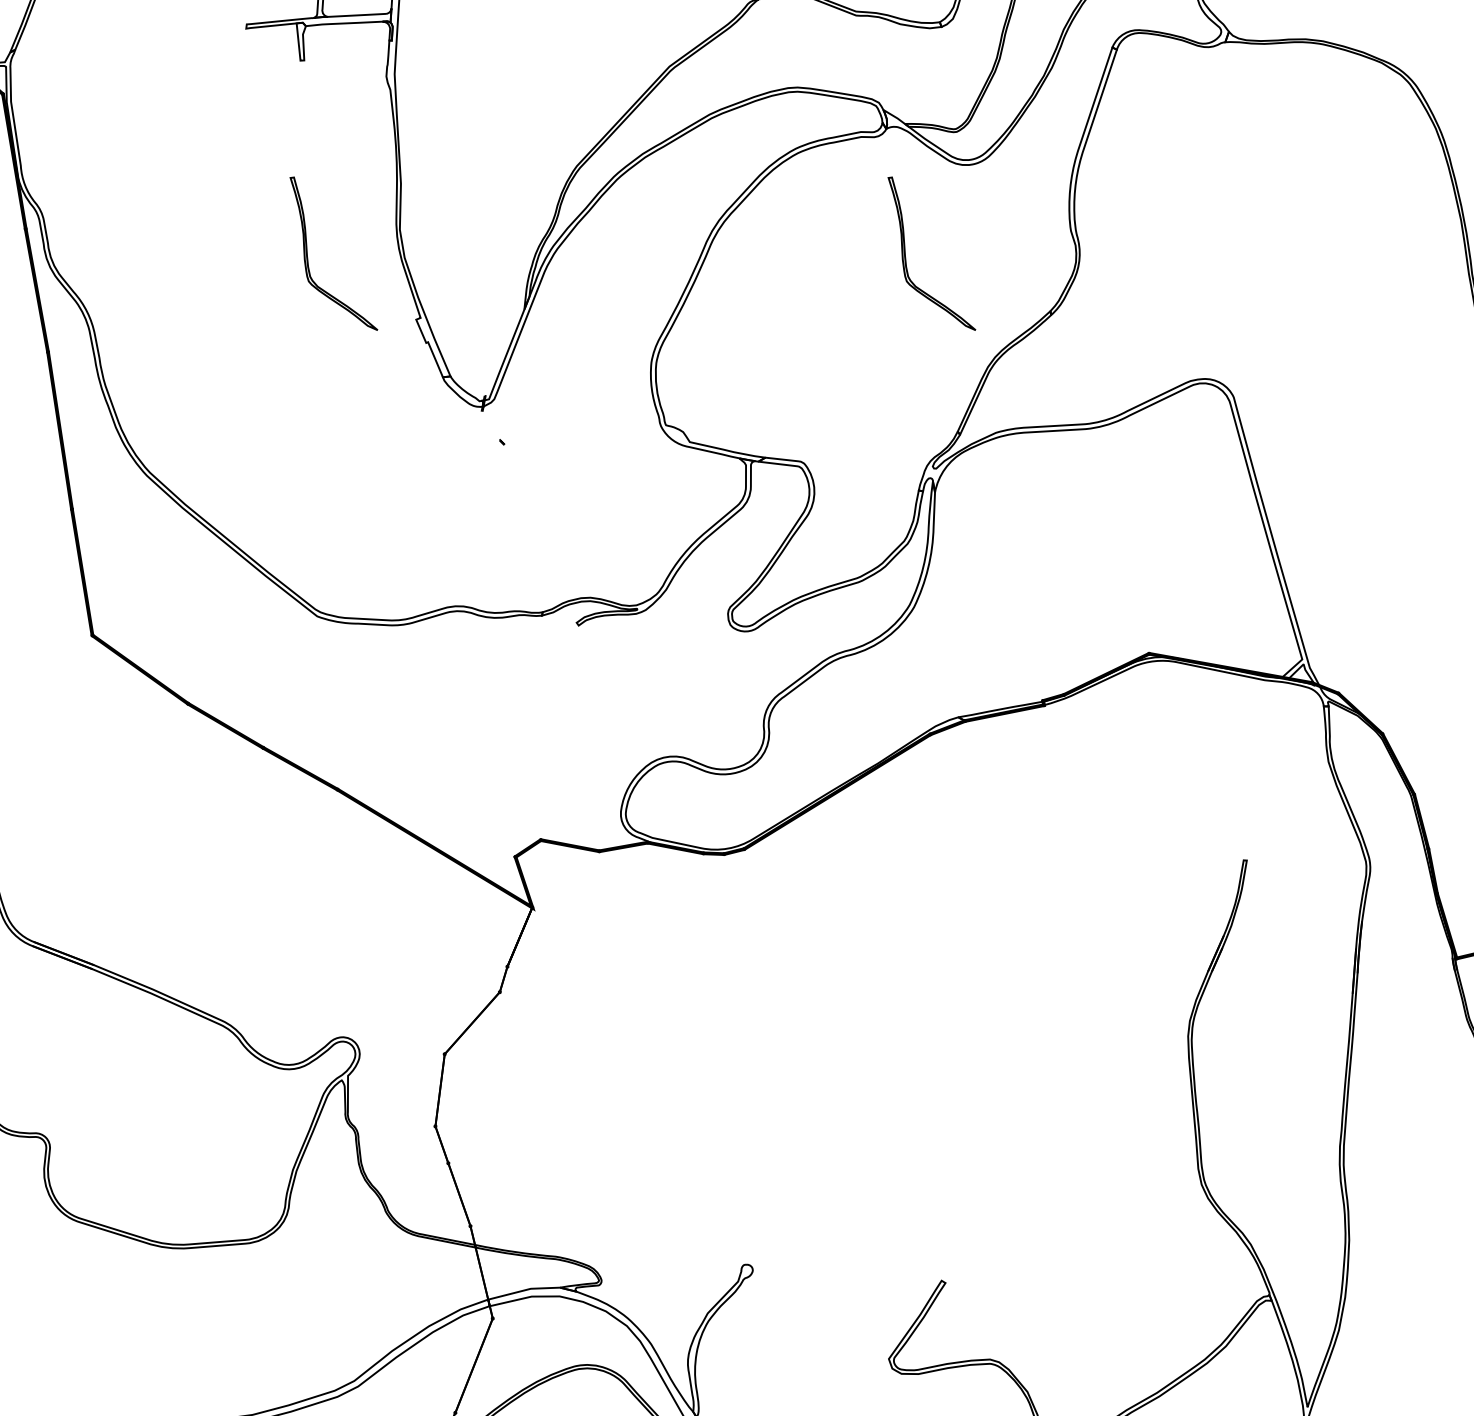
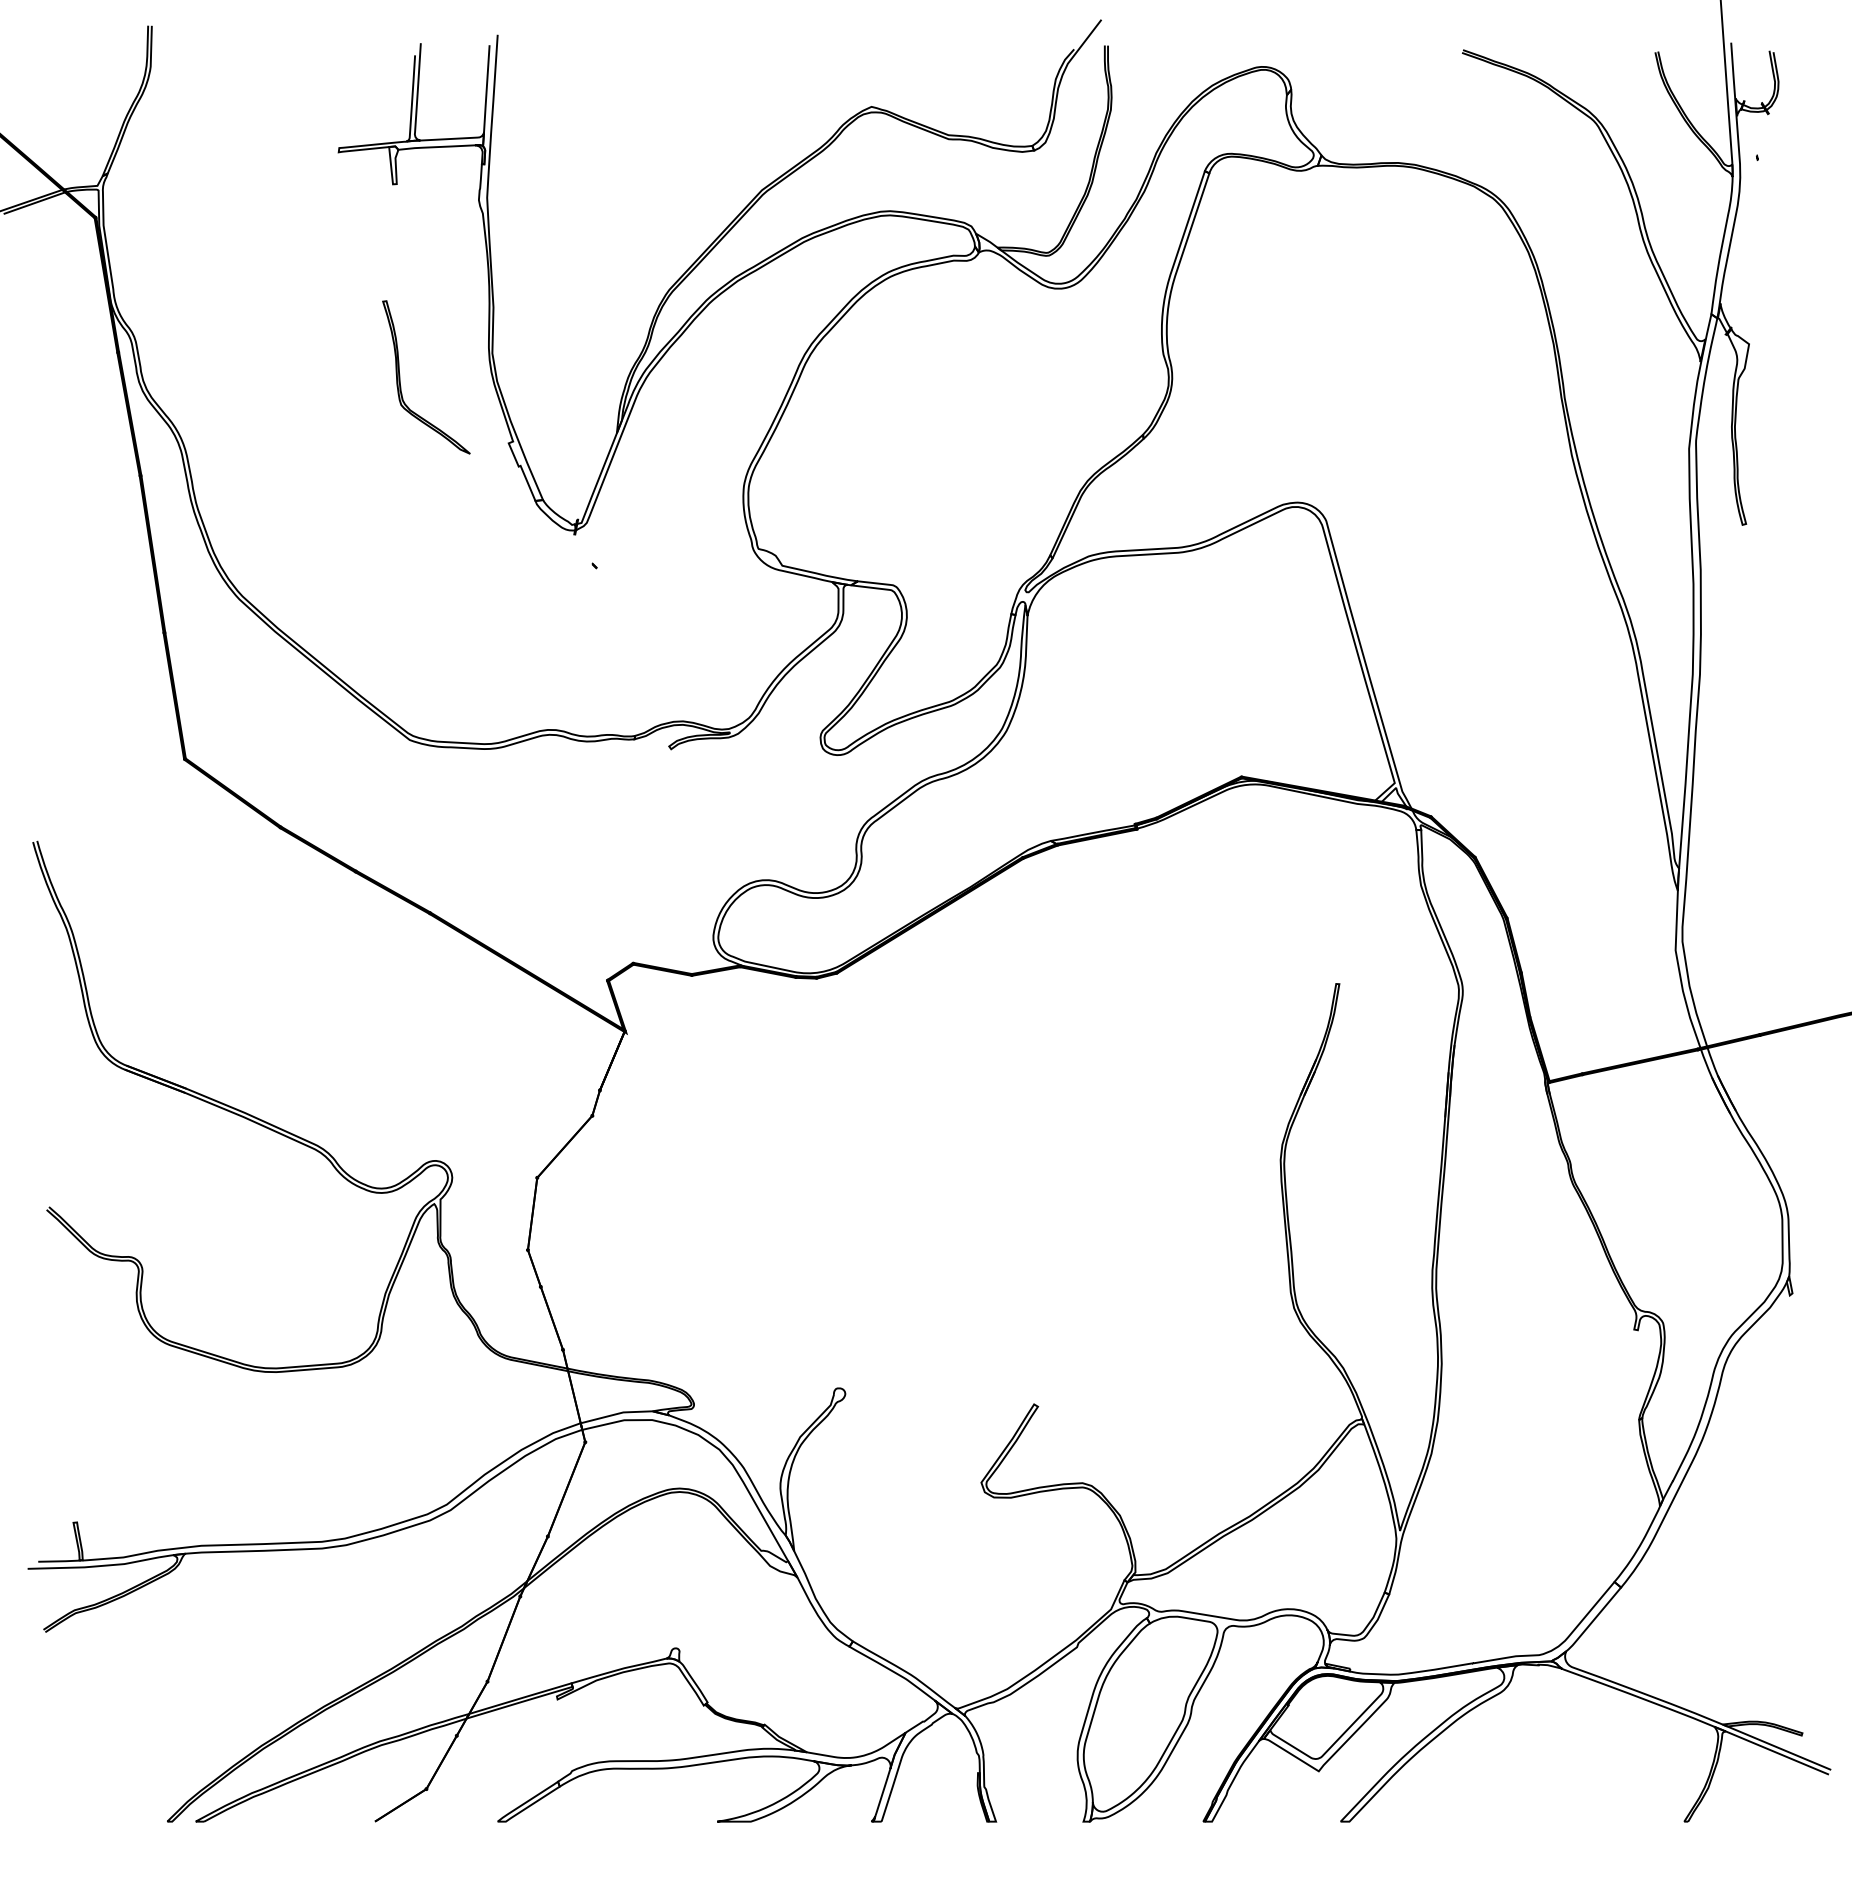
part: (906, 253) -> (998, 377), removed

